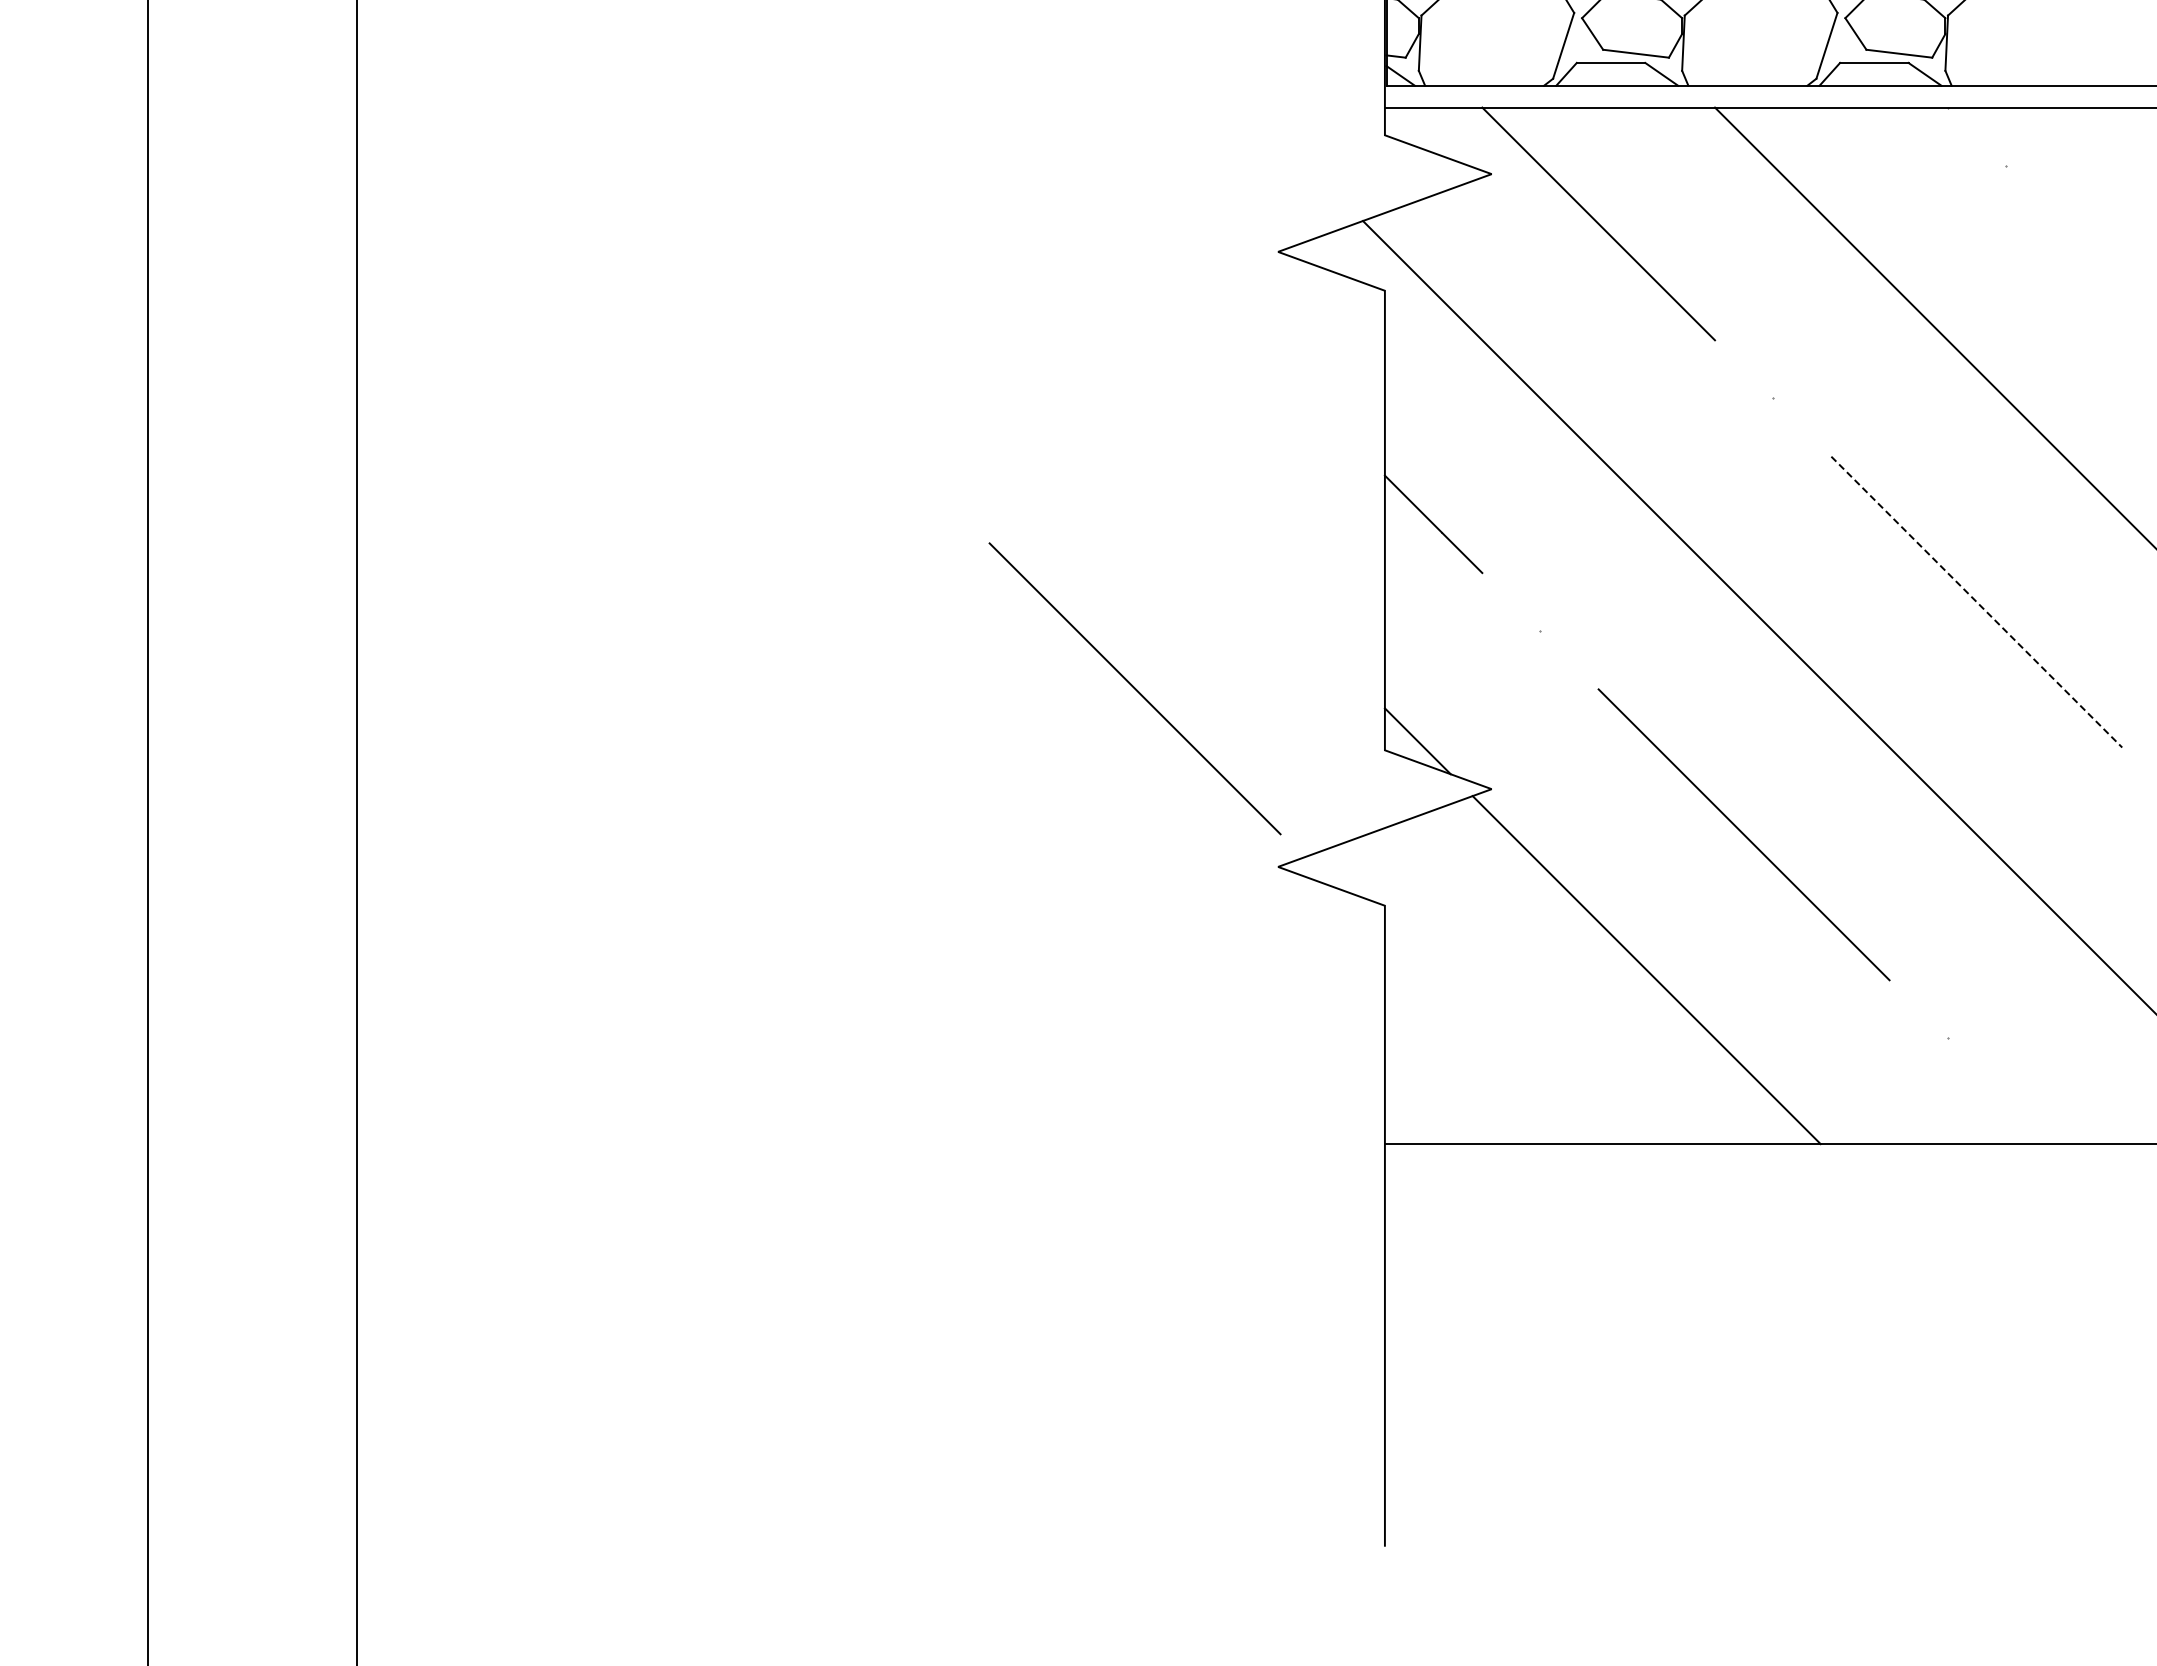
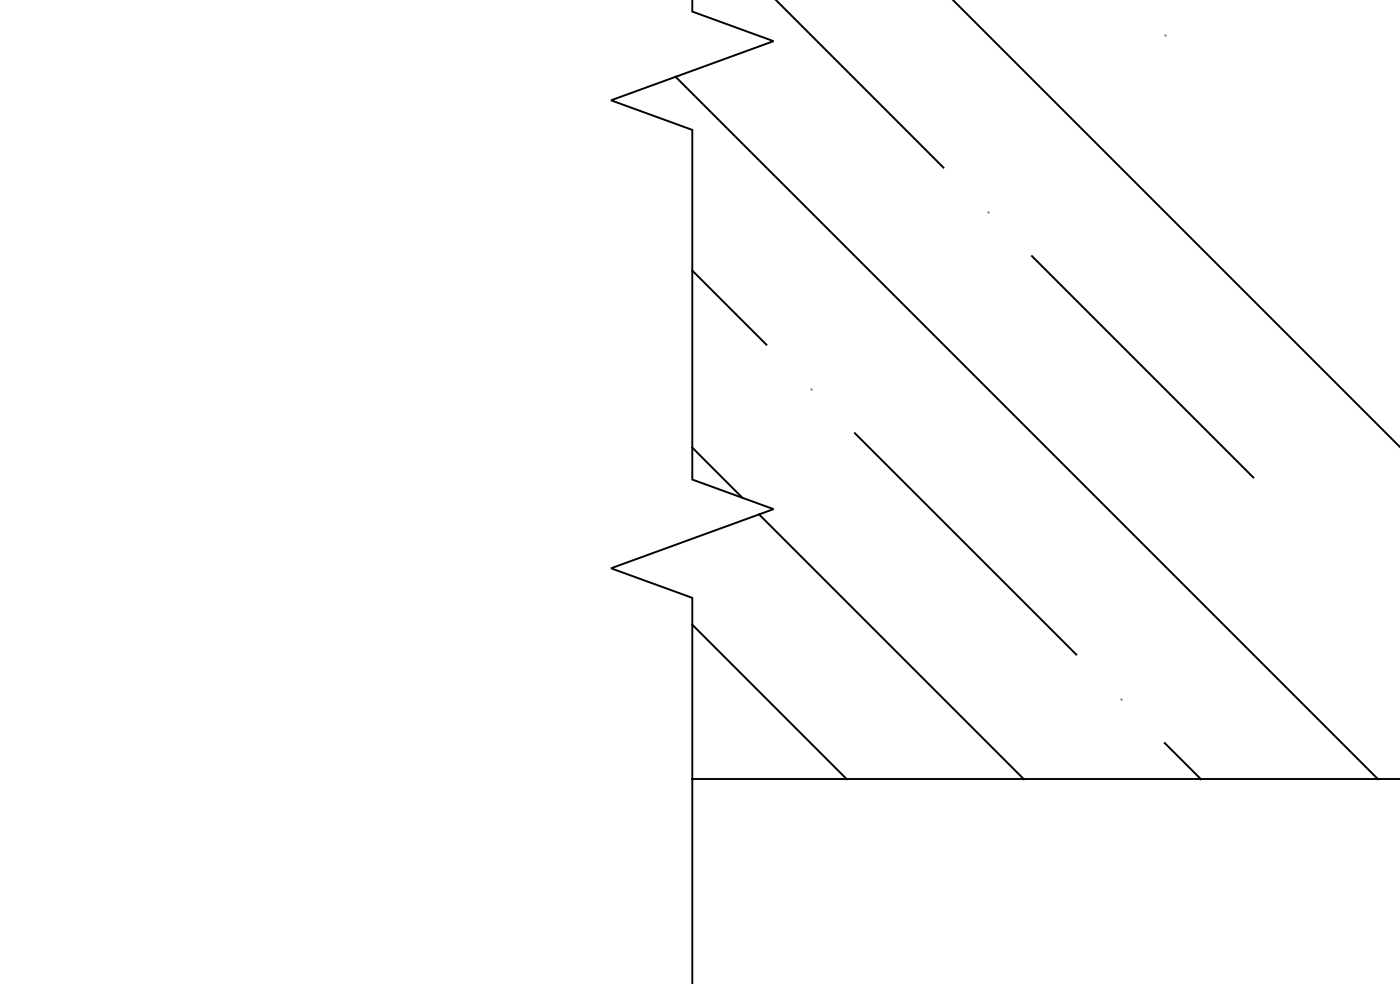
line: (1976, 602) -> (1142, 367), dashed -> solid
line: (1134, 688) -> (501, 432), removed
line: (1486, 1042) -> (769, 701), added
line: (2029, 1120) -> (1182, 761), added

